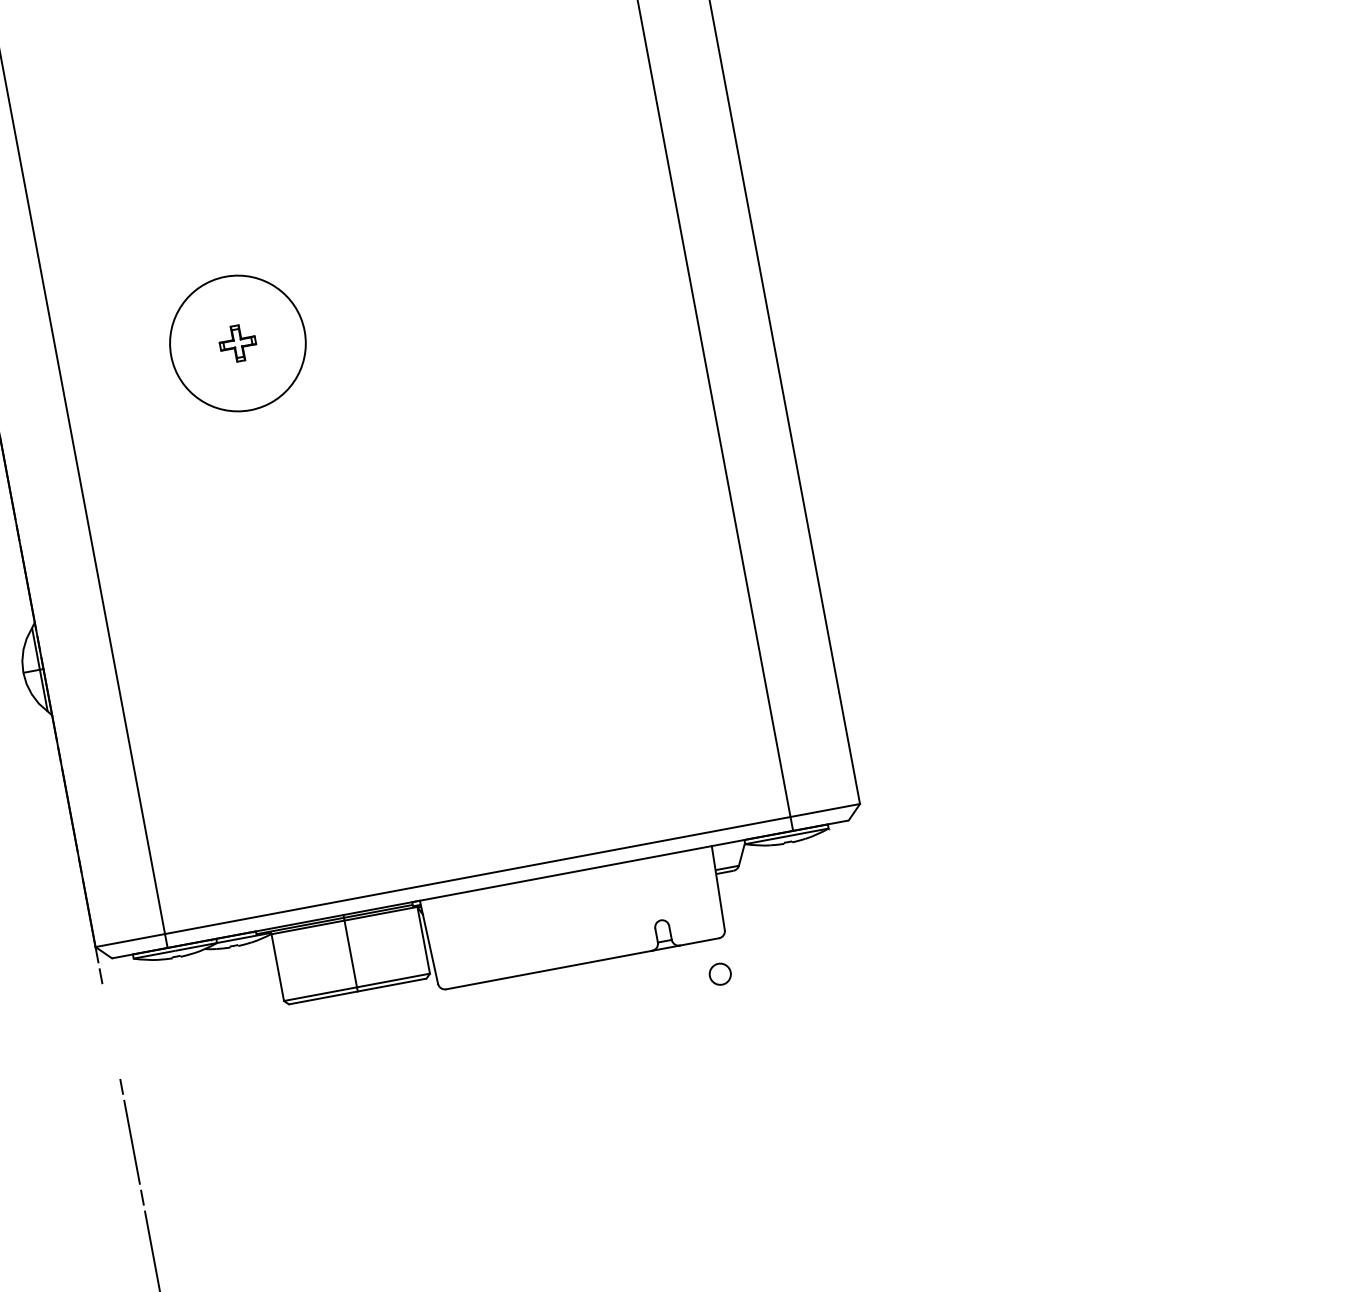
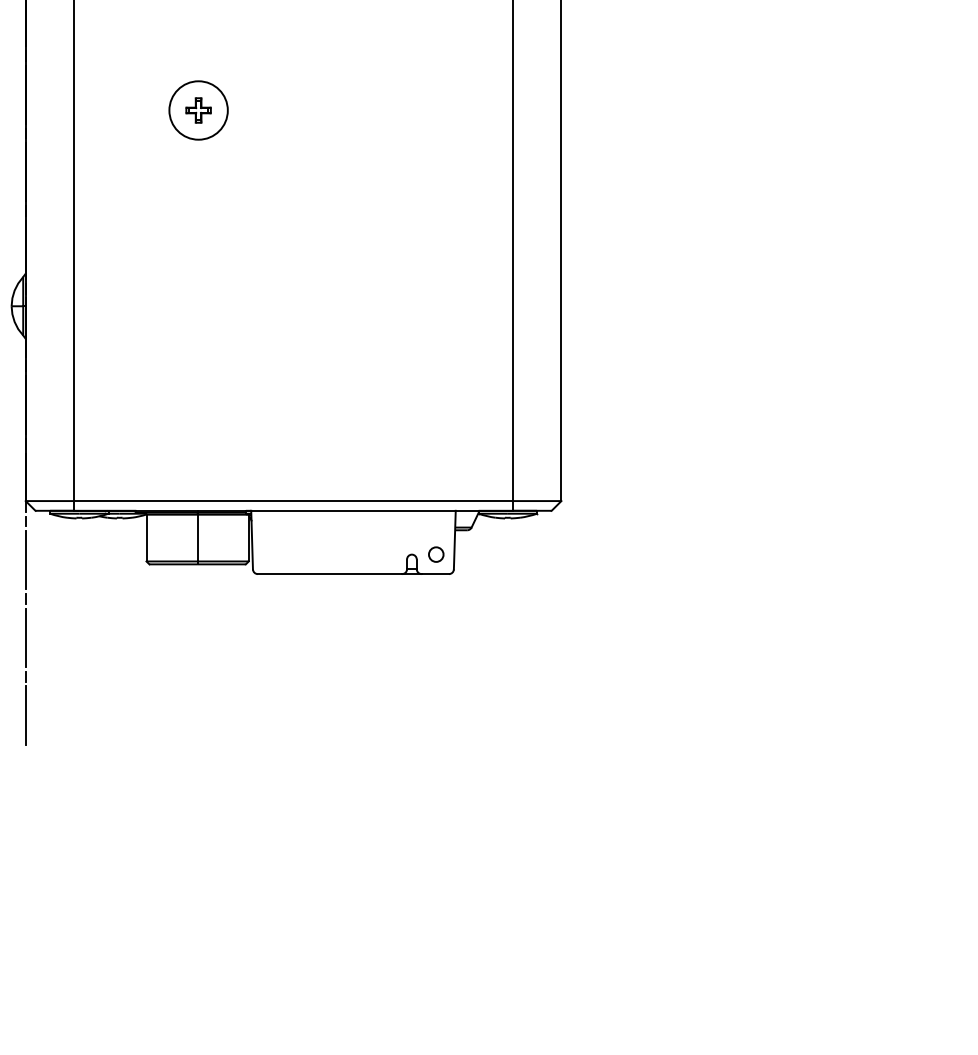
circle: (237, 343) -> (198, 110), size x0.62
circle: (720, 974) -> (436, 554), moved
line: (111, 1031) -> (25, 560), added

